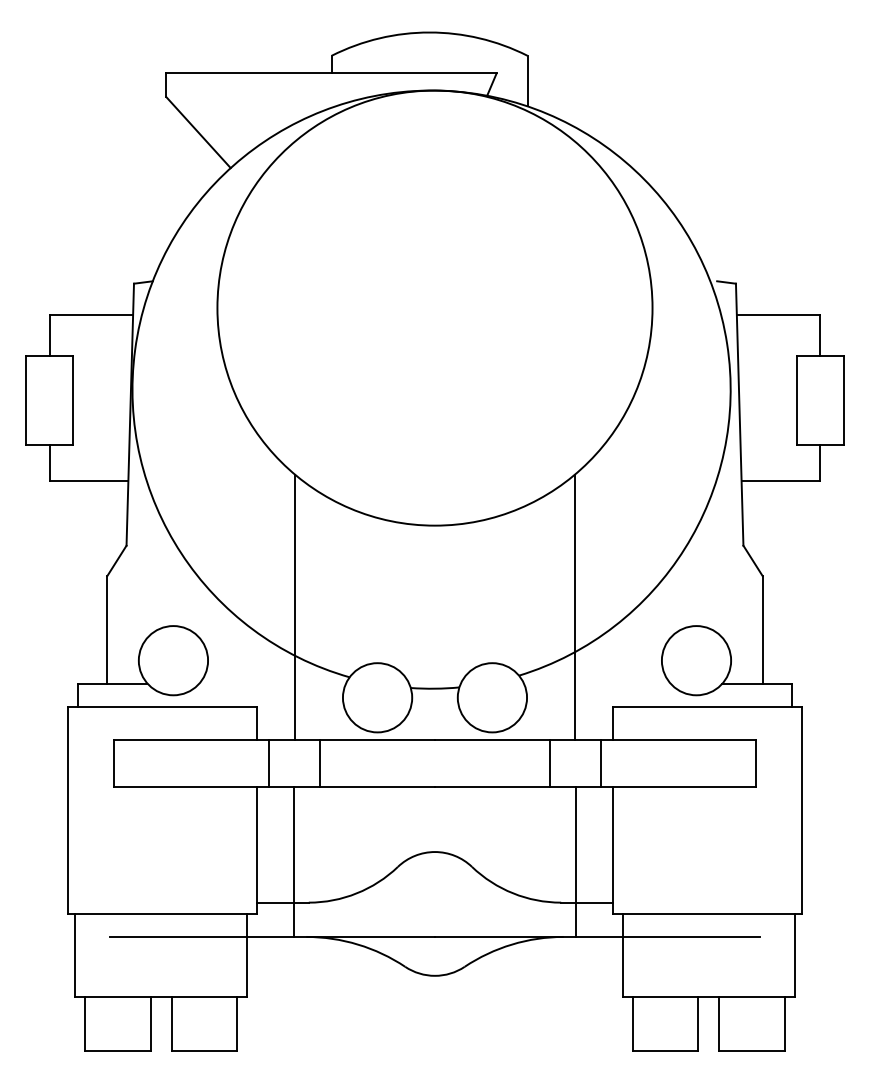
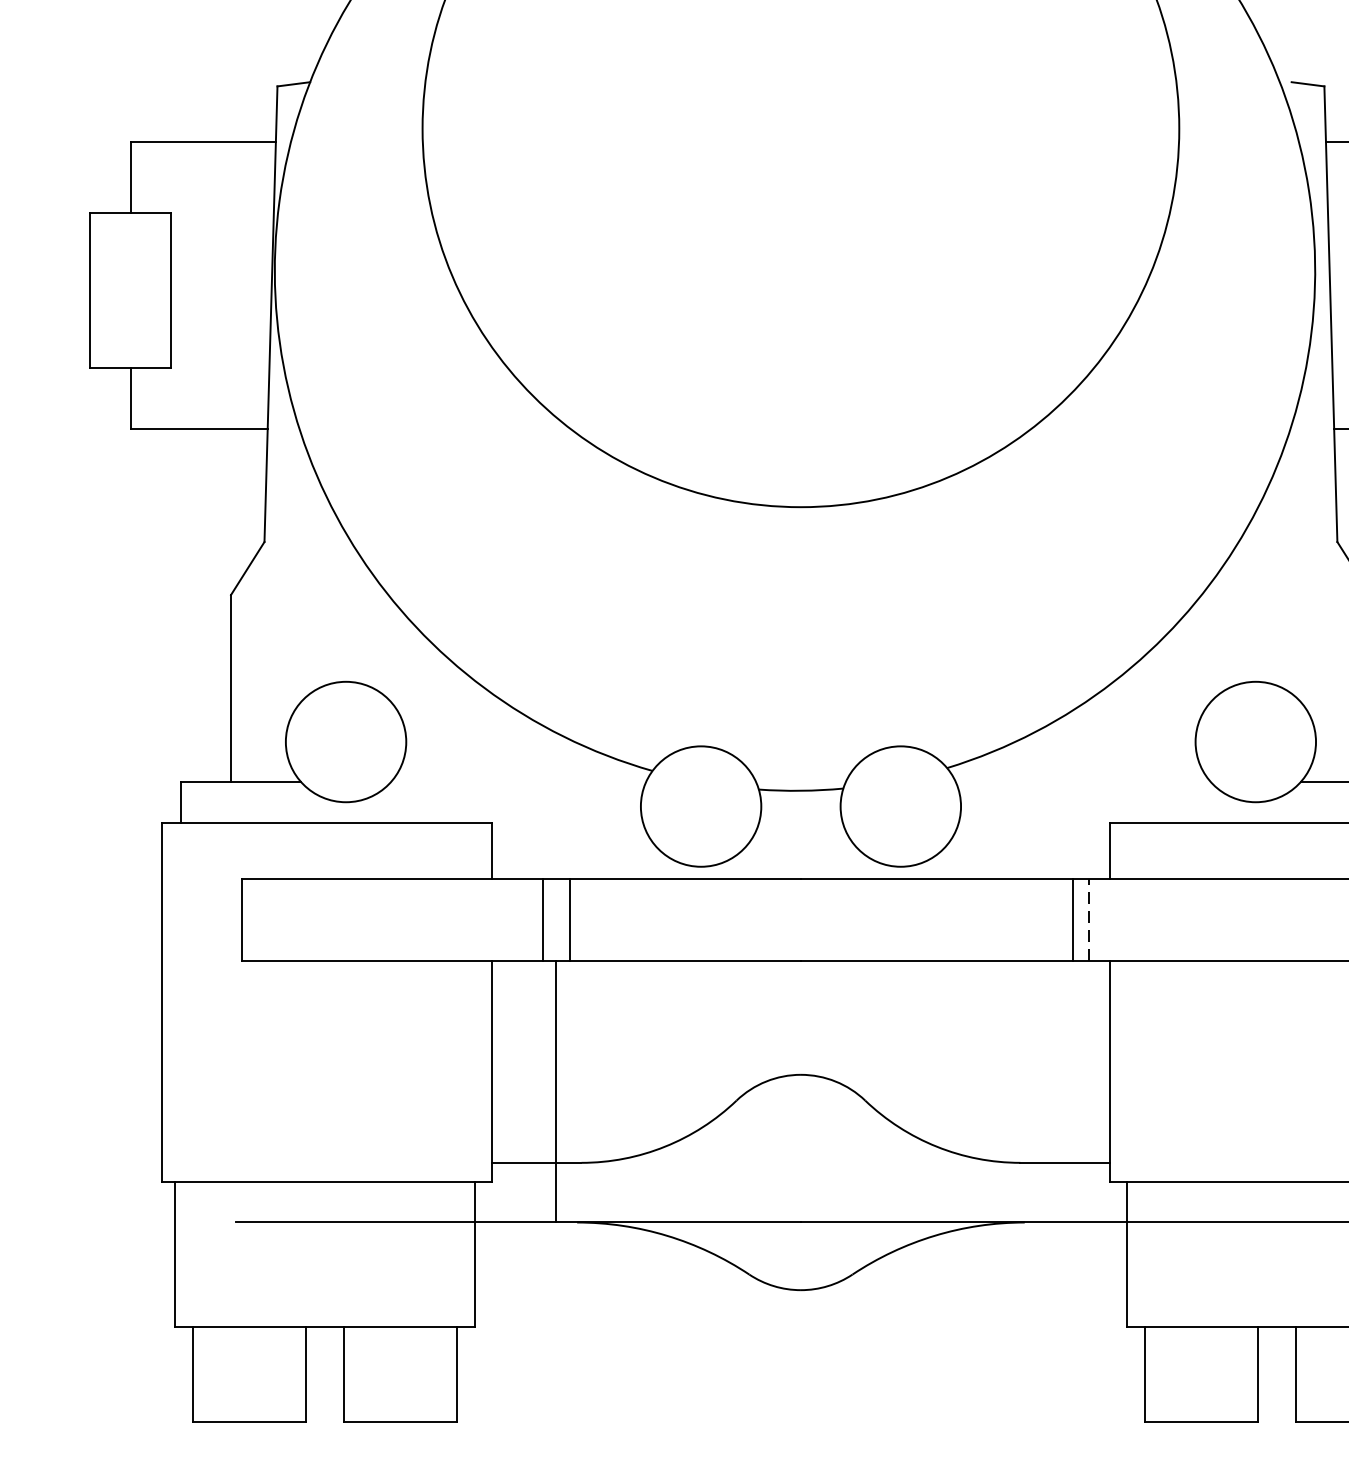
line: (295, 606) -> (558, 647), removed
line: (574, 606) -> (1043, 647), removed
line: (269, 762) -> (570, 919), moved
line: (319, 762) -> (542, 919), moved
line: (550, 762) -> (1073, 919), moved
line: (600, 763) -> (1088, 920), solid -> dashed
line: (575, 861) -> (1045, 1091), removed

